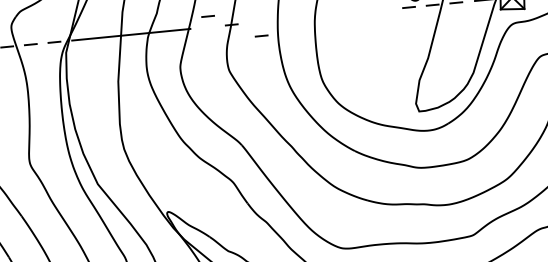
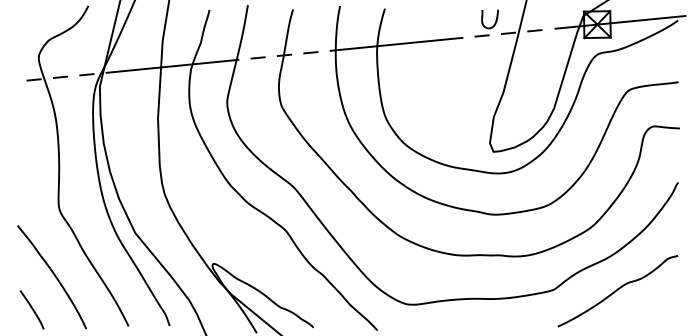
line: (332, 14) -> (396, 43), added
line: (207, 16) -> (257, 57), moved
line: (261, 35) -> (310, 52), moved

